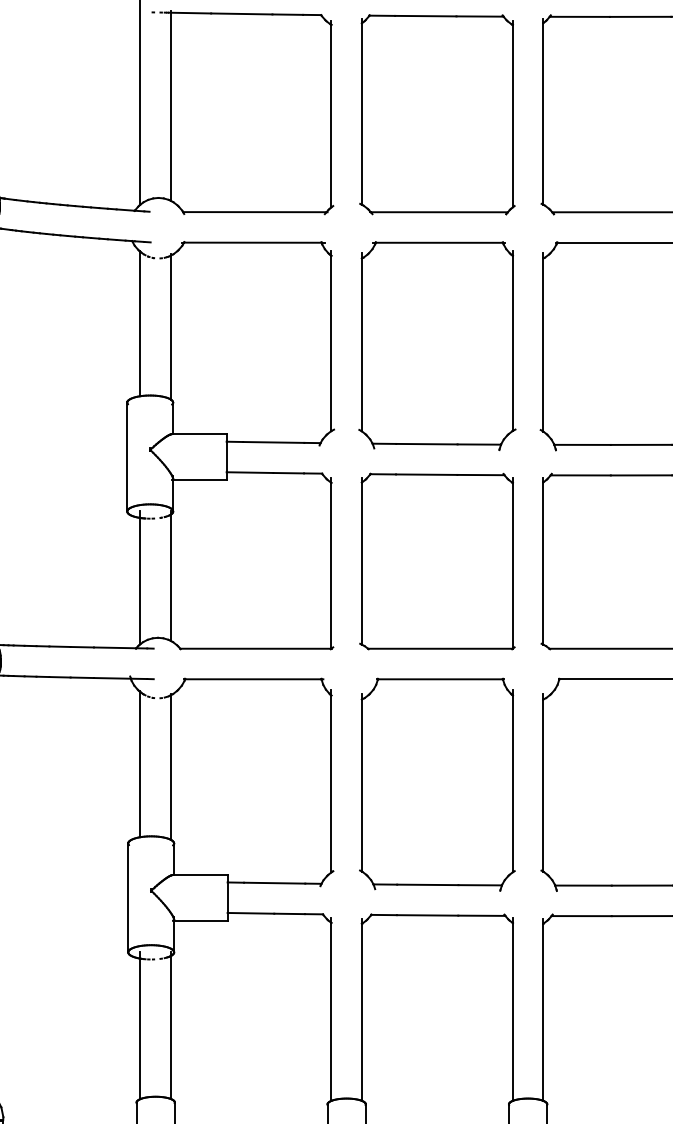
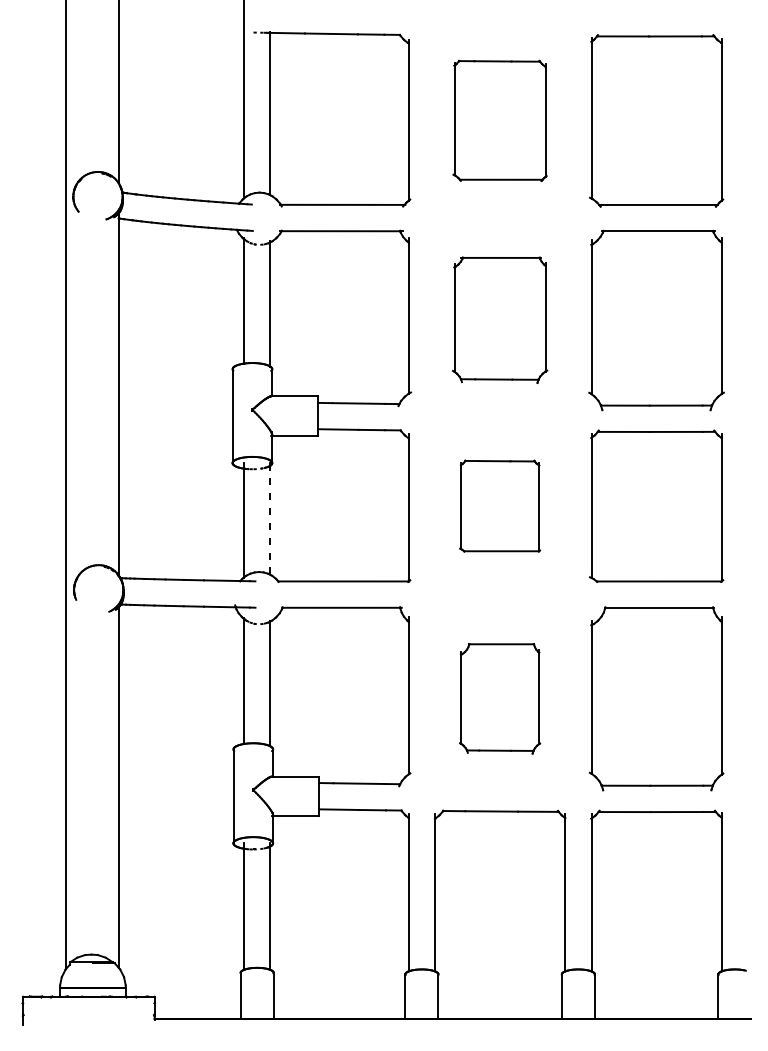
part: (436, 114) -> (499, 120), size x0.7
part: (436, 345) -> (499, 319), size x0.7
part: (436, 560) -> (499, 505), size x0.6
line: (171, 578) -> (270, 520), solid -> dashed
part: (436, 784) -> (499, 698), size x0.6

